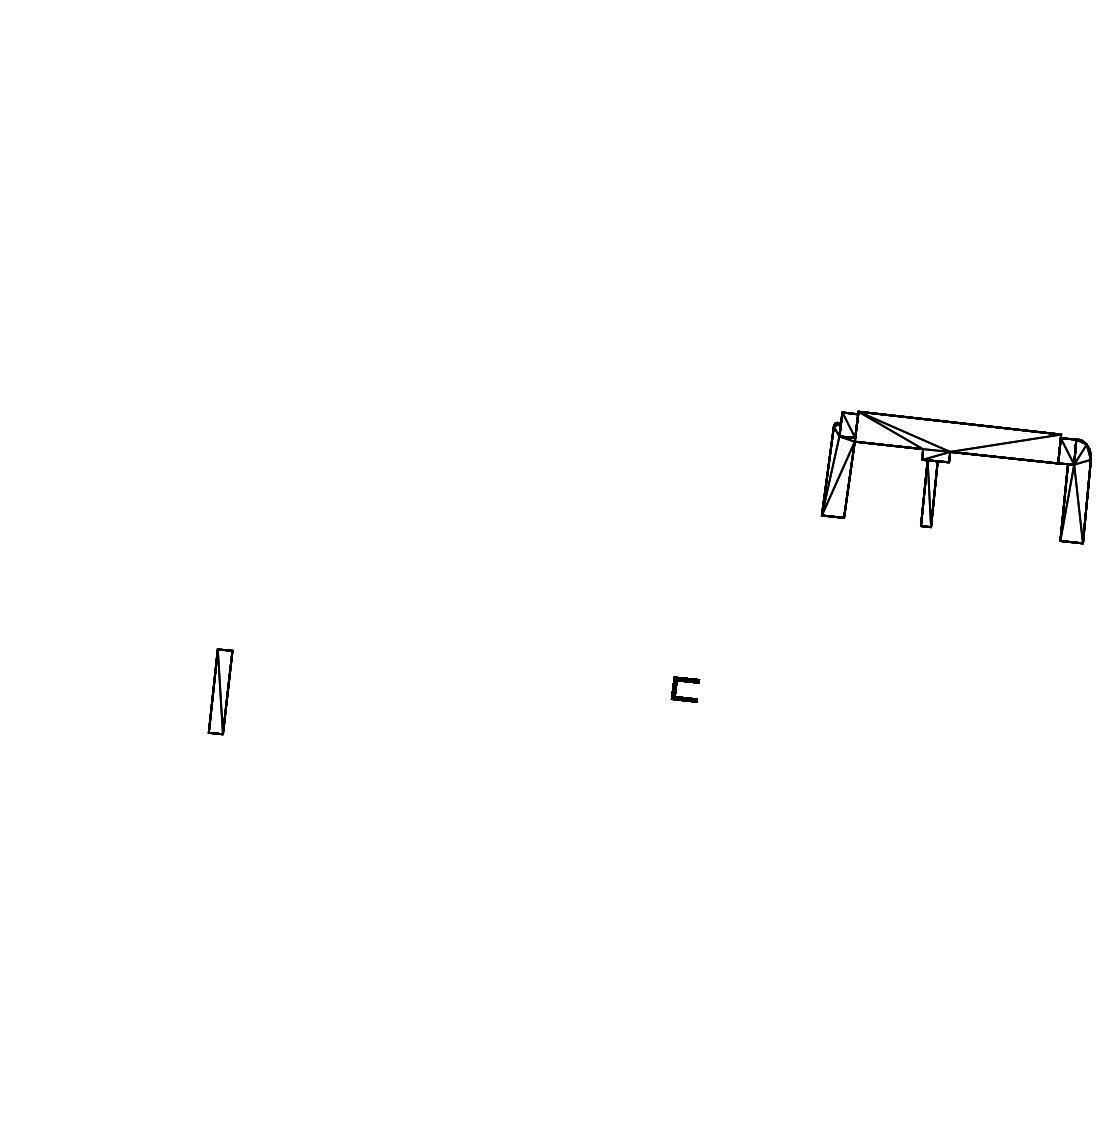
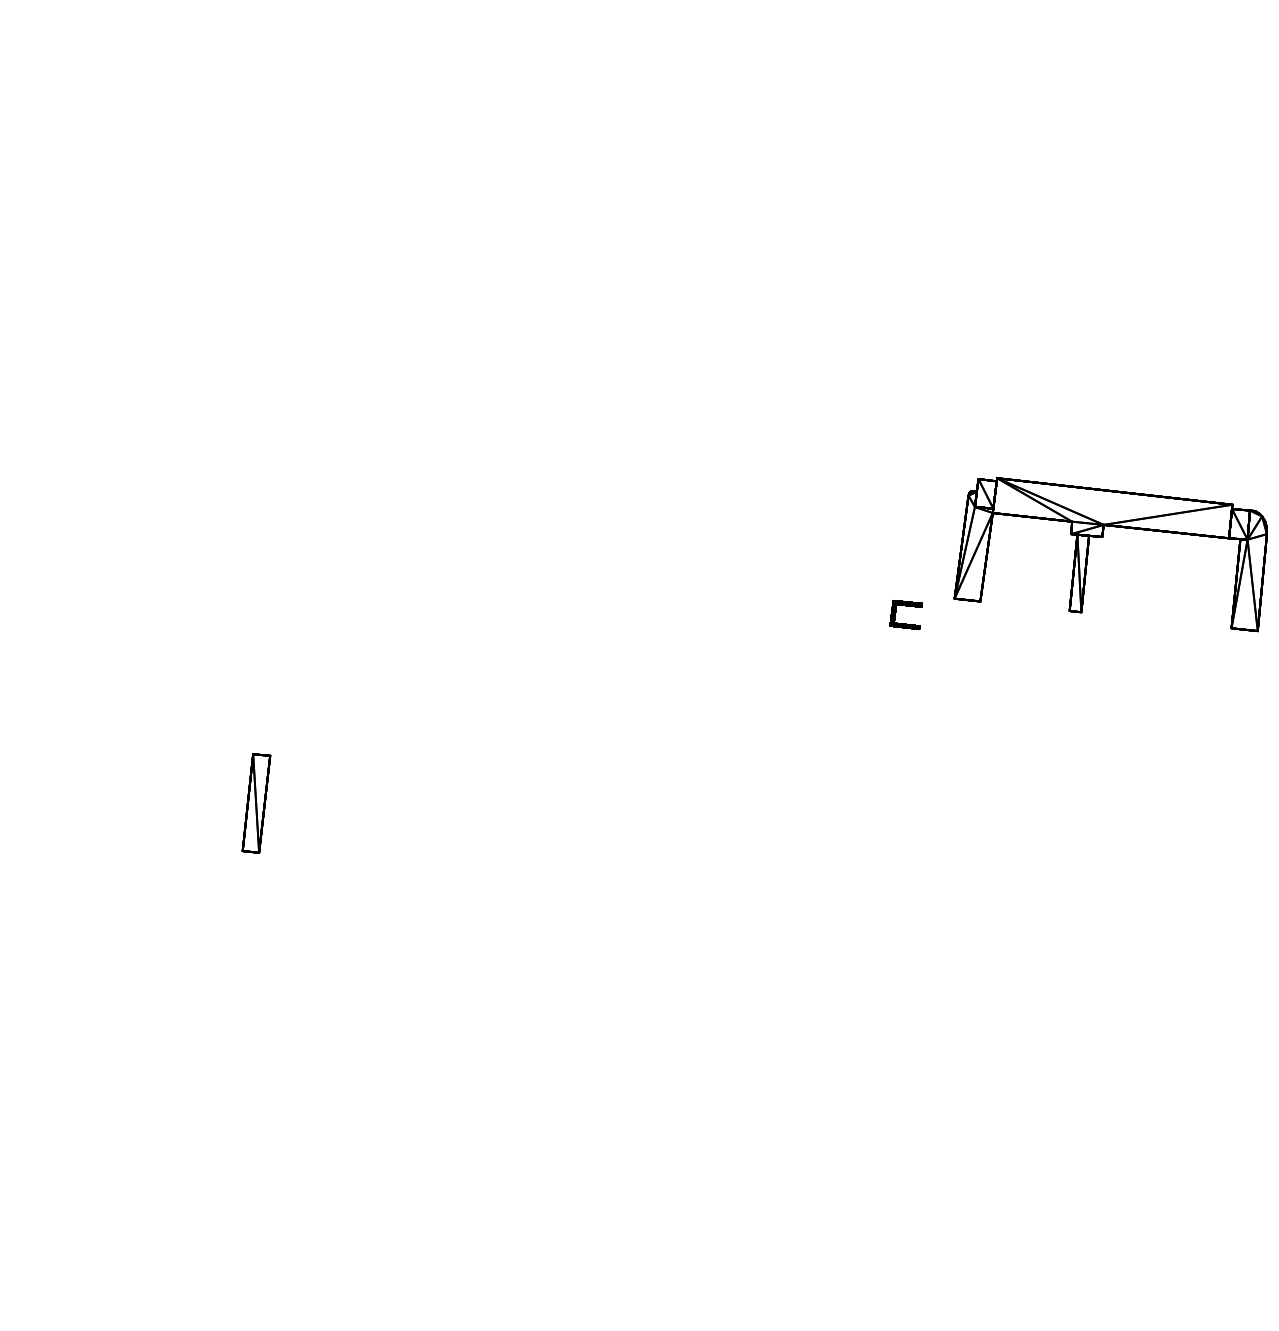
part: (684, 682) -> (905, 606), moved

